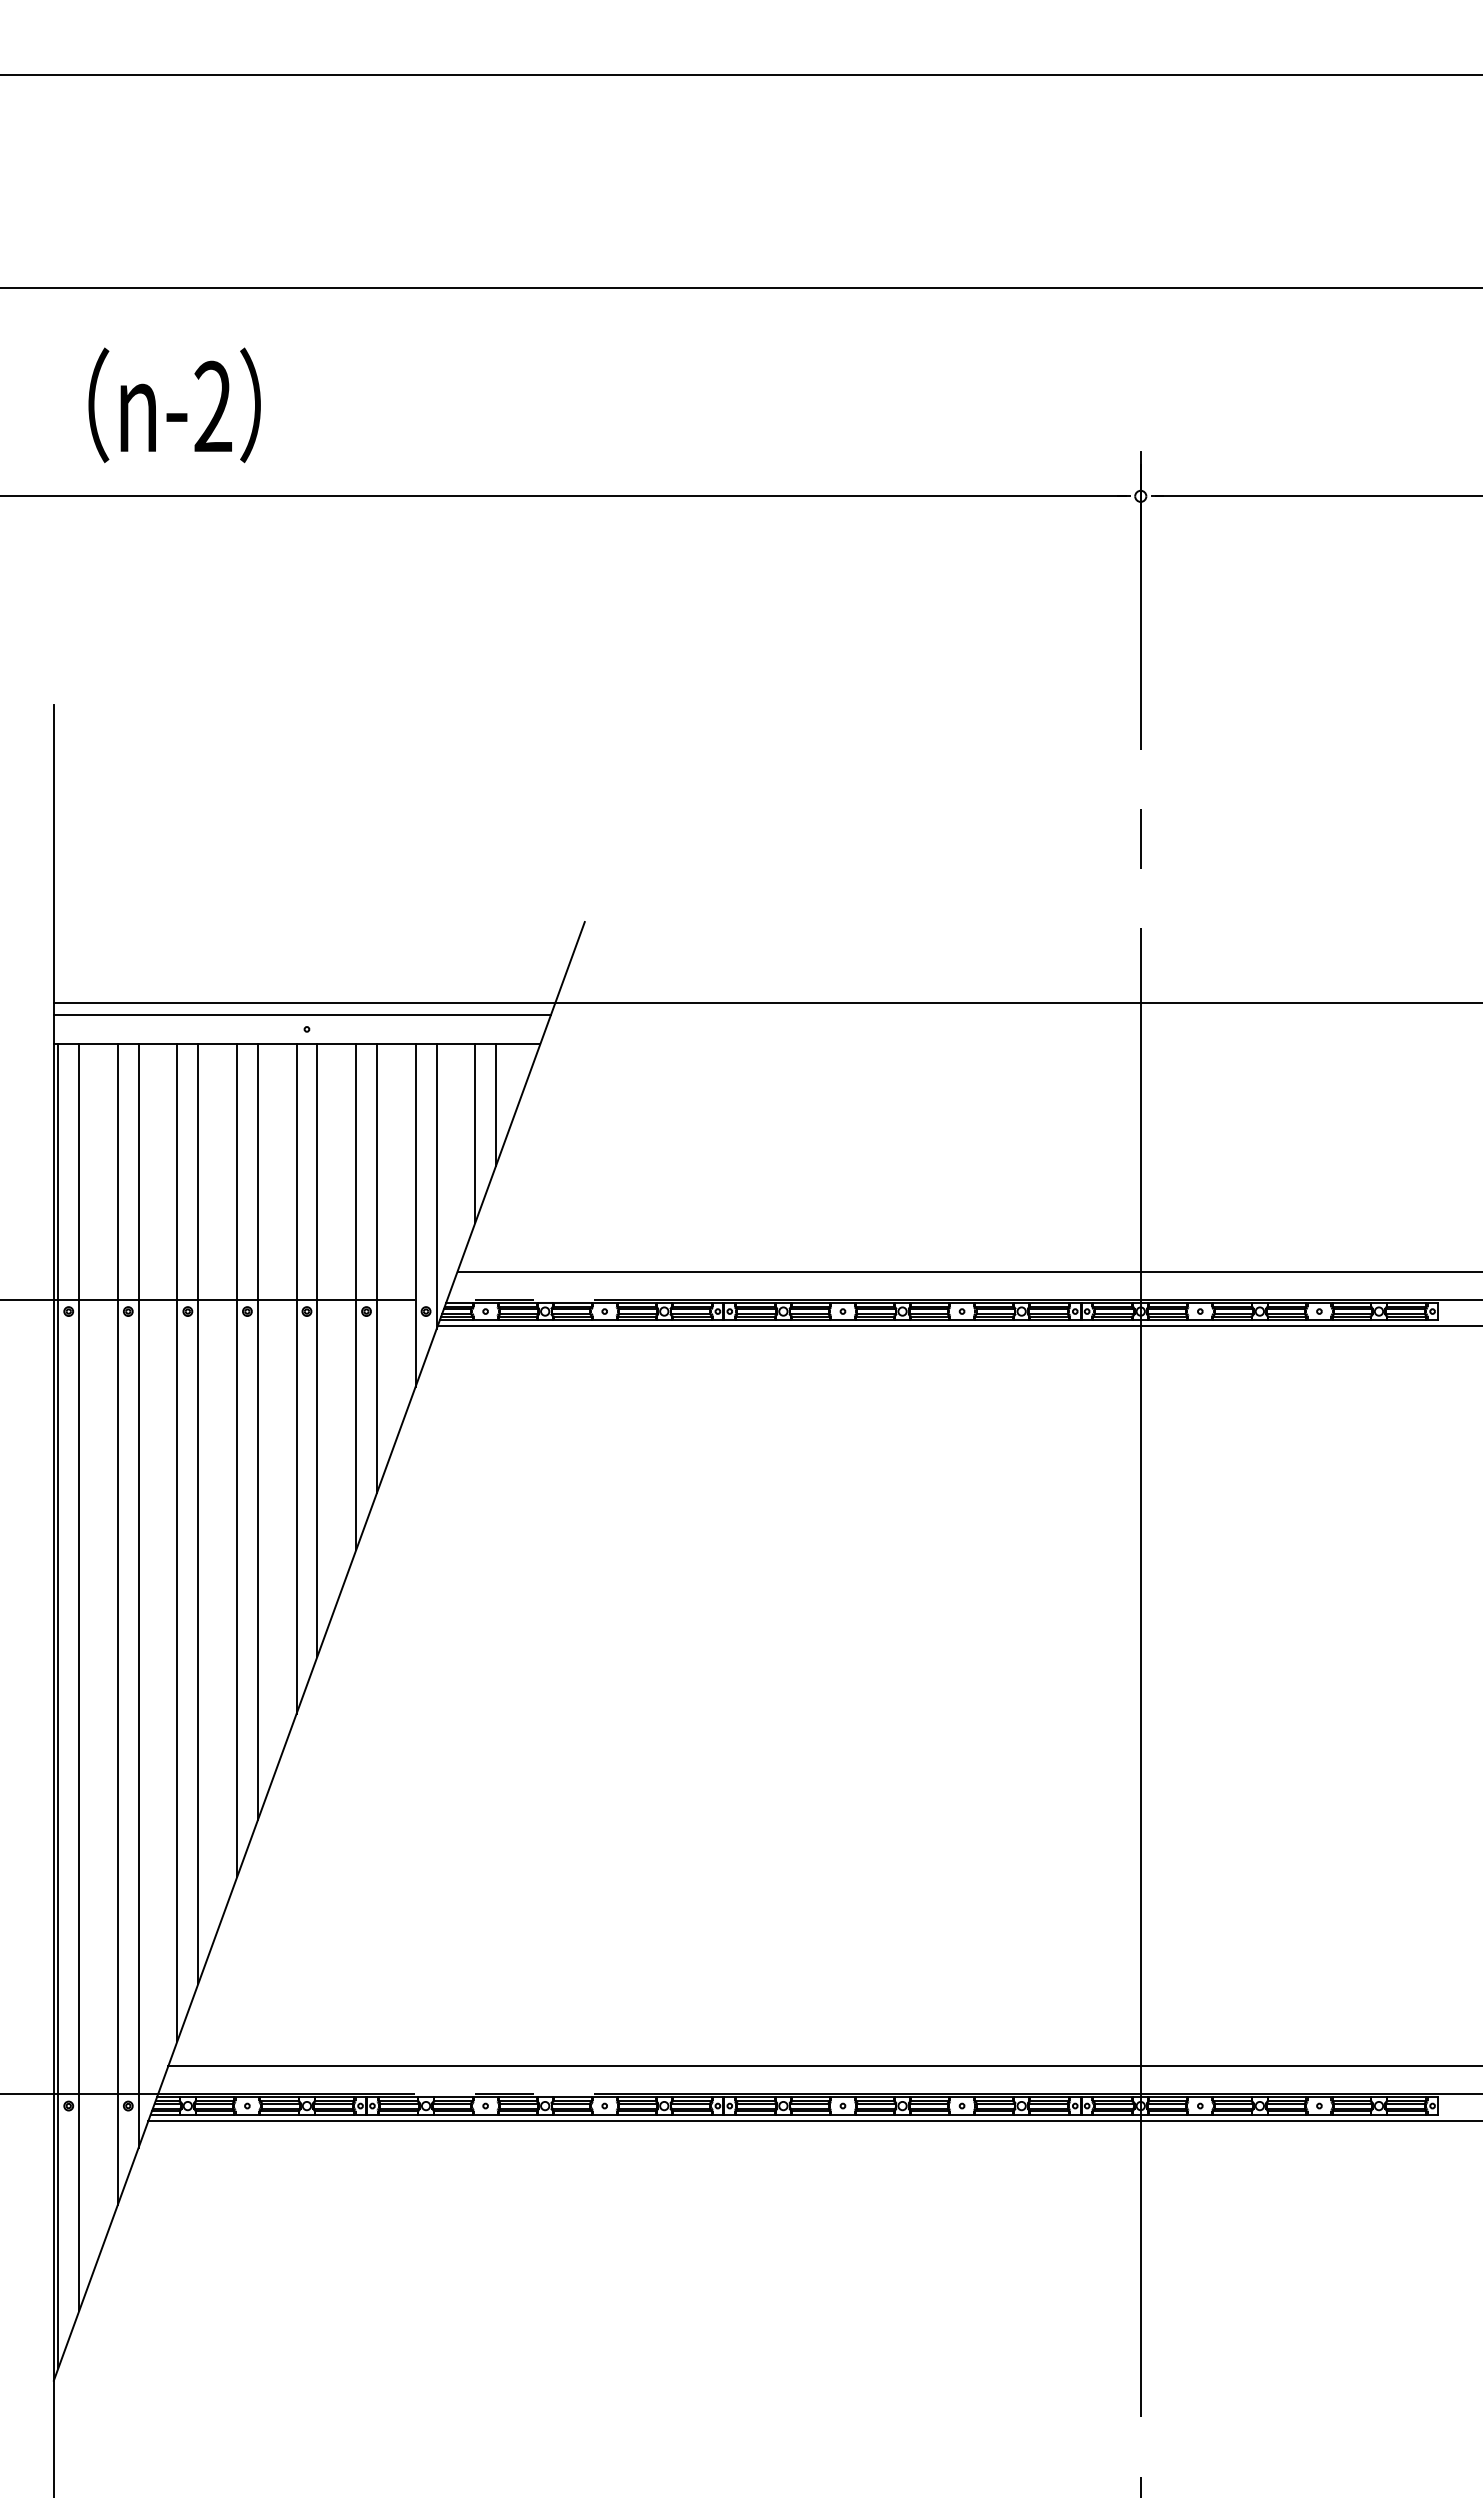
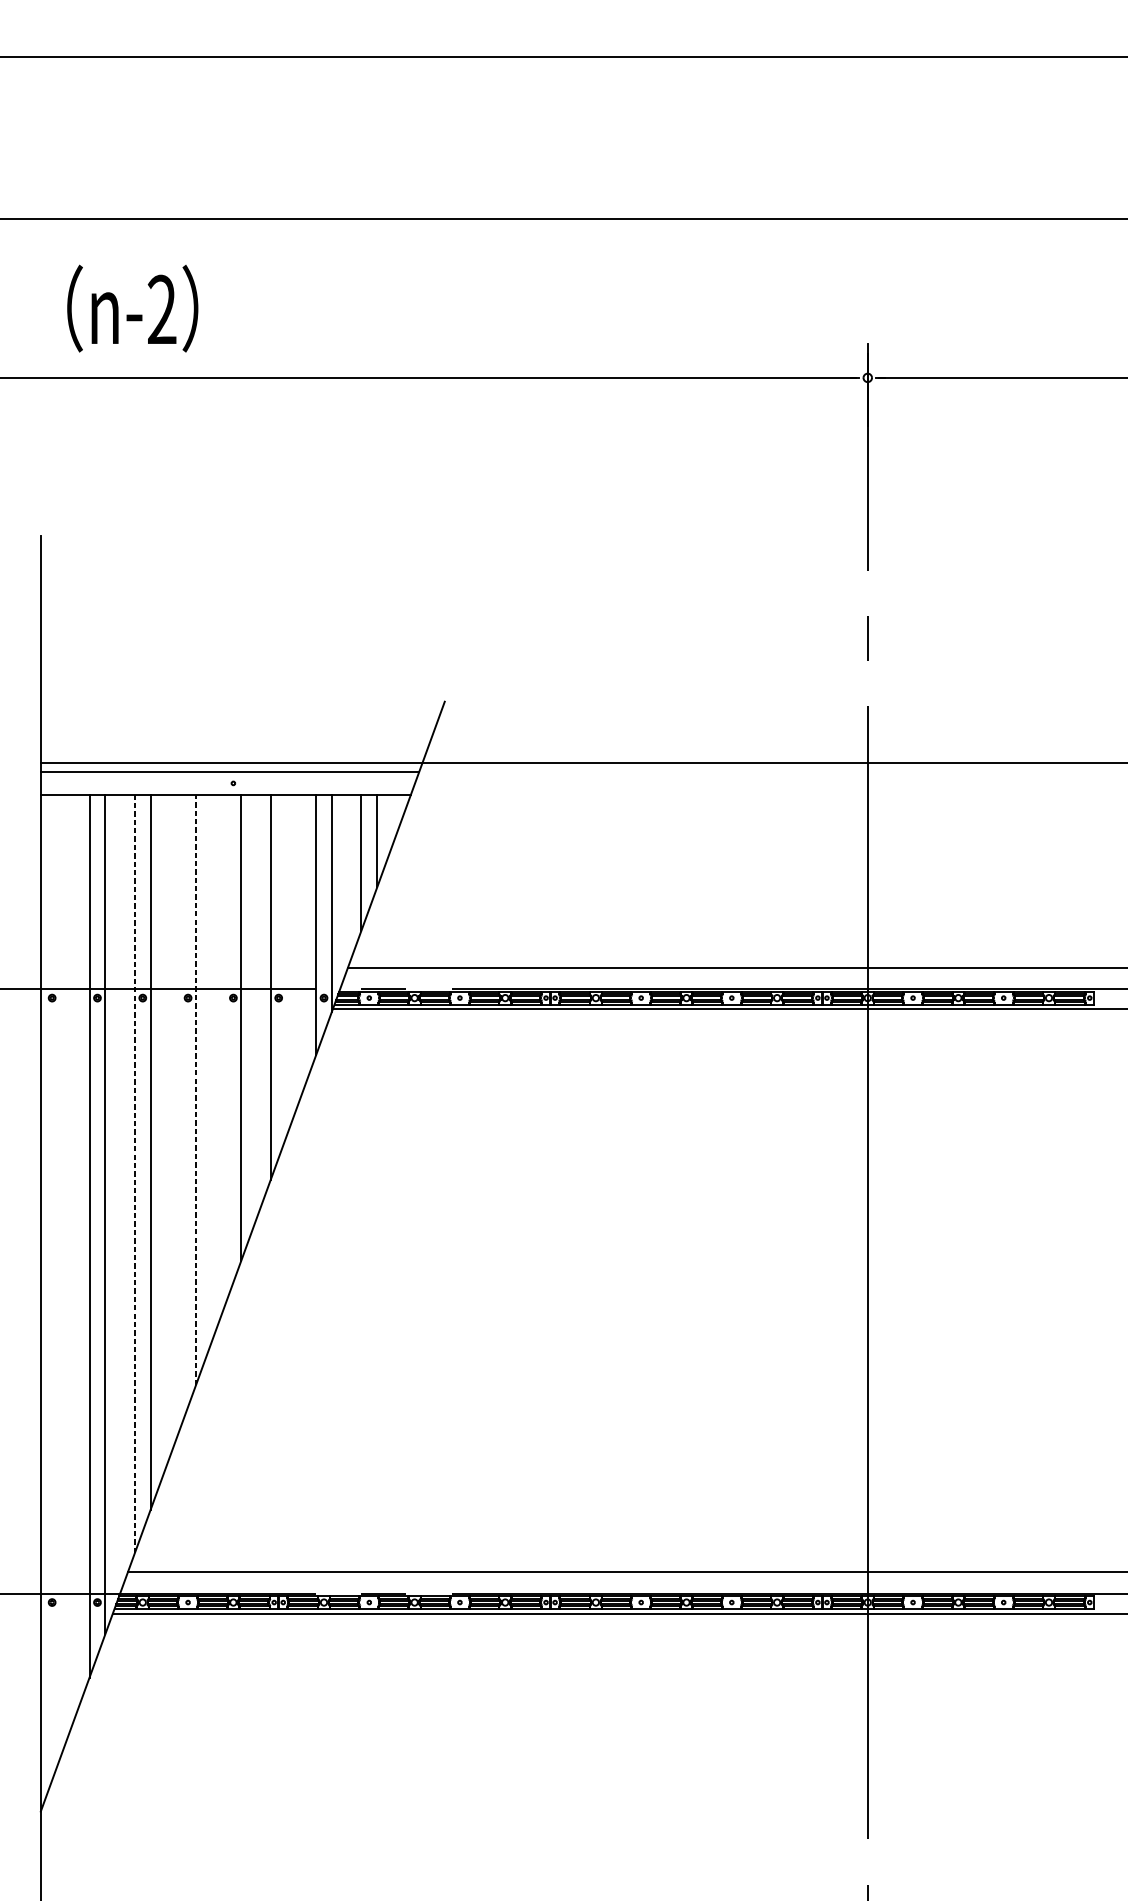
line: (376, 1268) -> (286, 965), removed
line: (296, 1378) -> (225, 1049), removed
line: (257, 1432) -> (195, 1090), solid -> dashed
line: (237, 1460) -> (180, 1111), removed
line: (177, 1542) -> (134, 1173), solid -> dashed
line: (79, 1677) -> (60, 1276), removed
line: (58, 1706) -> (44, 1298), removed

